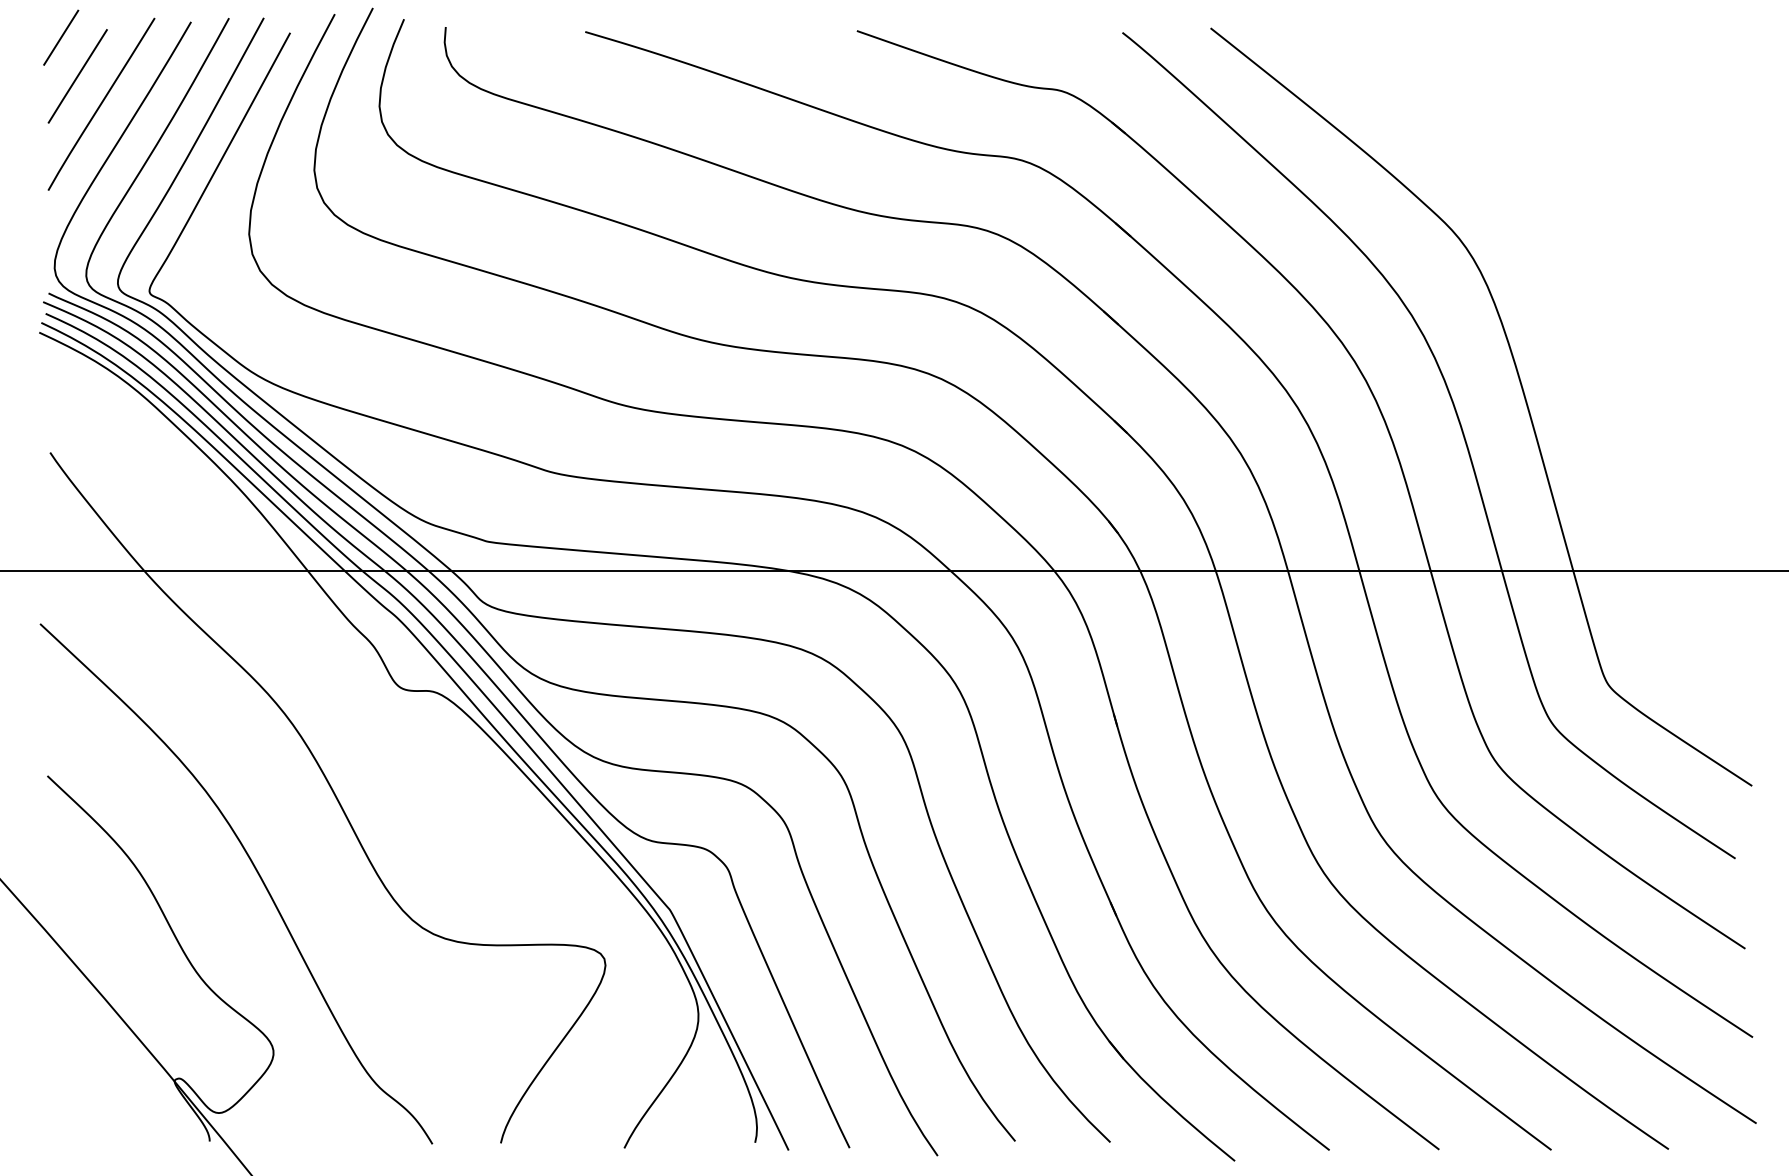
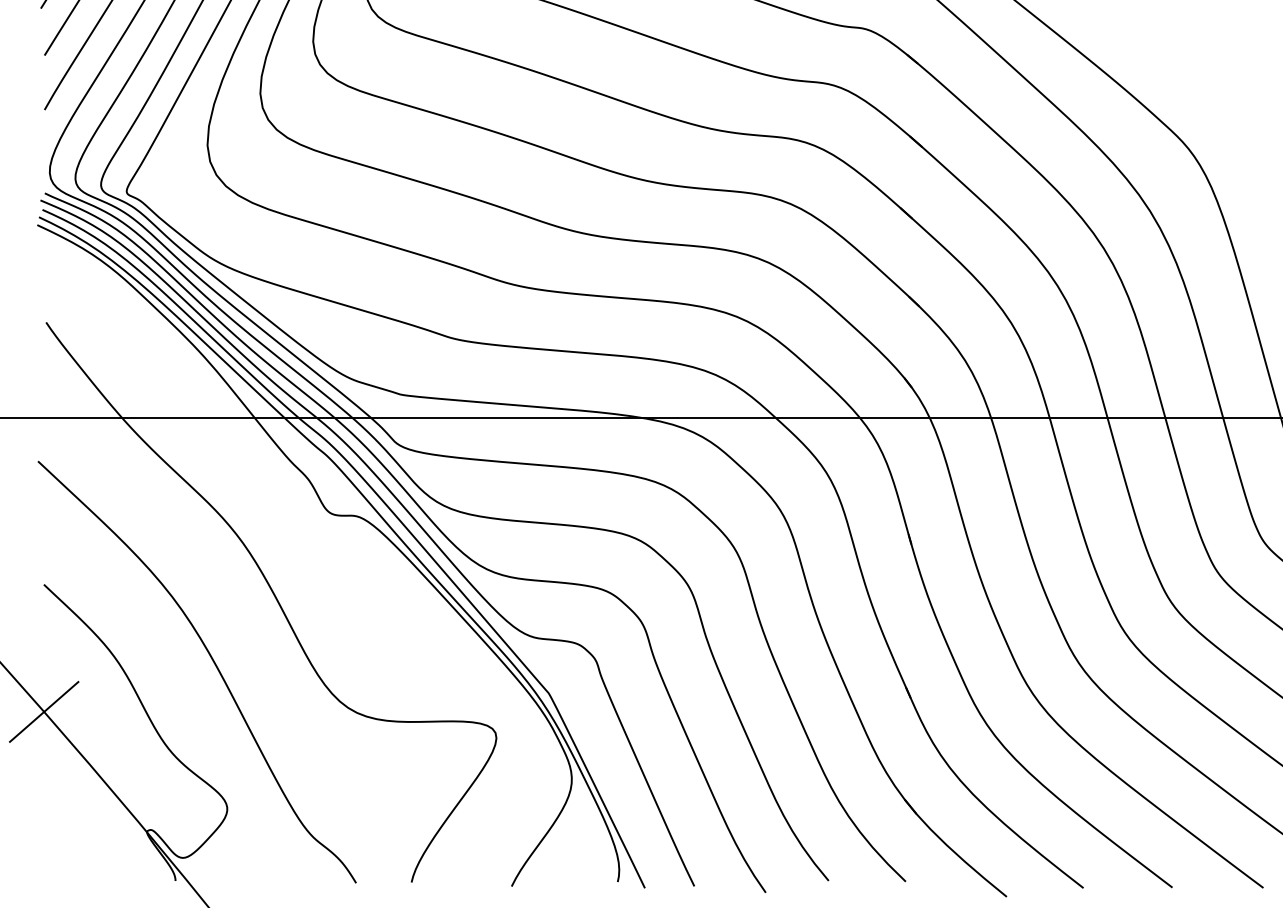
line: (47, 932) -> (44, 711), added

